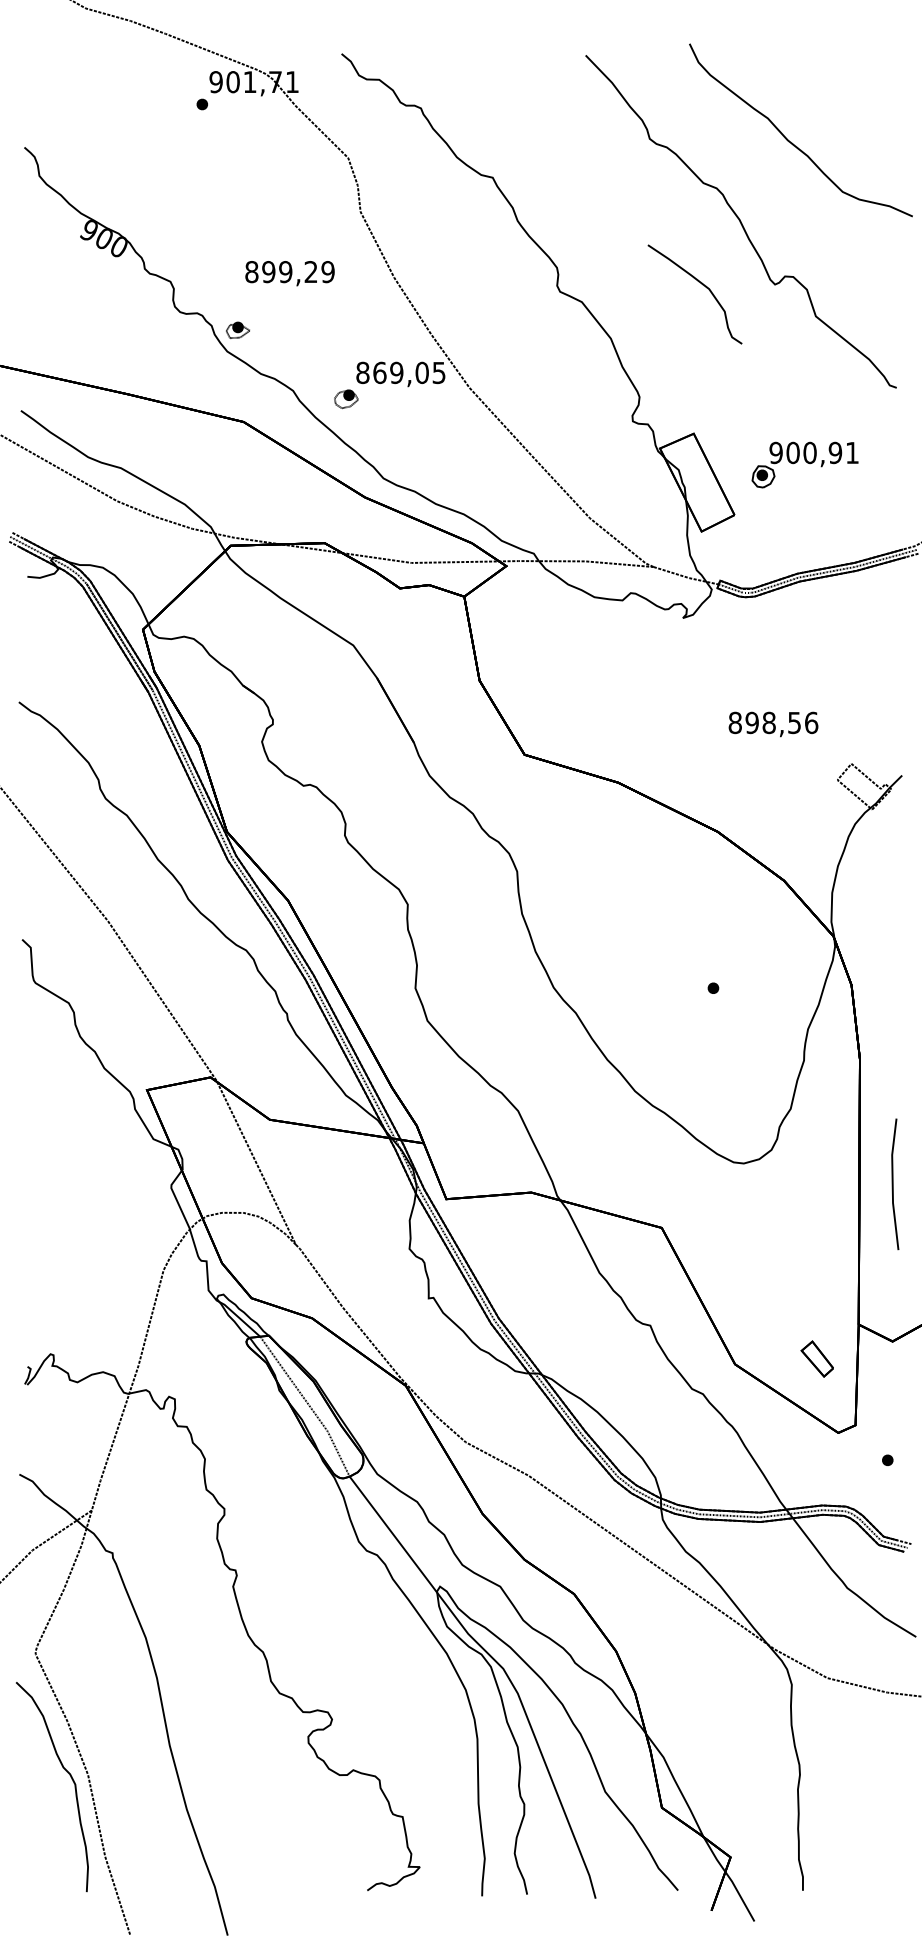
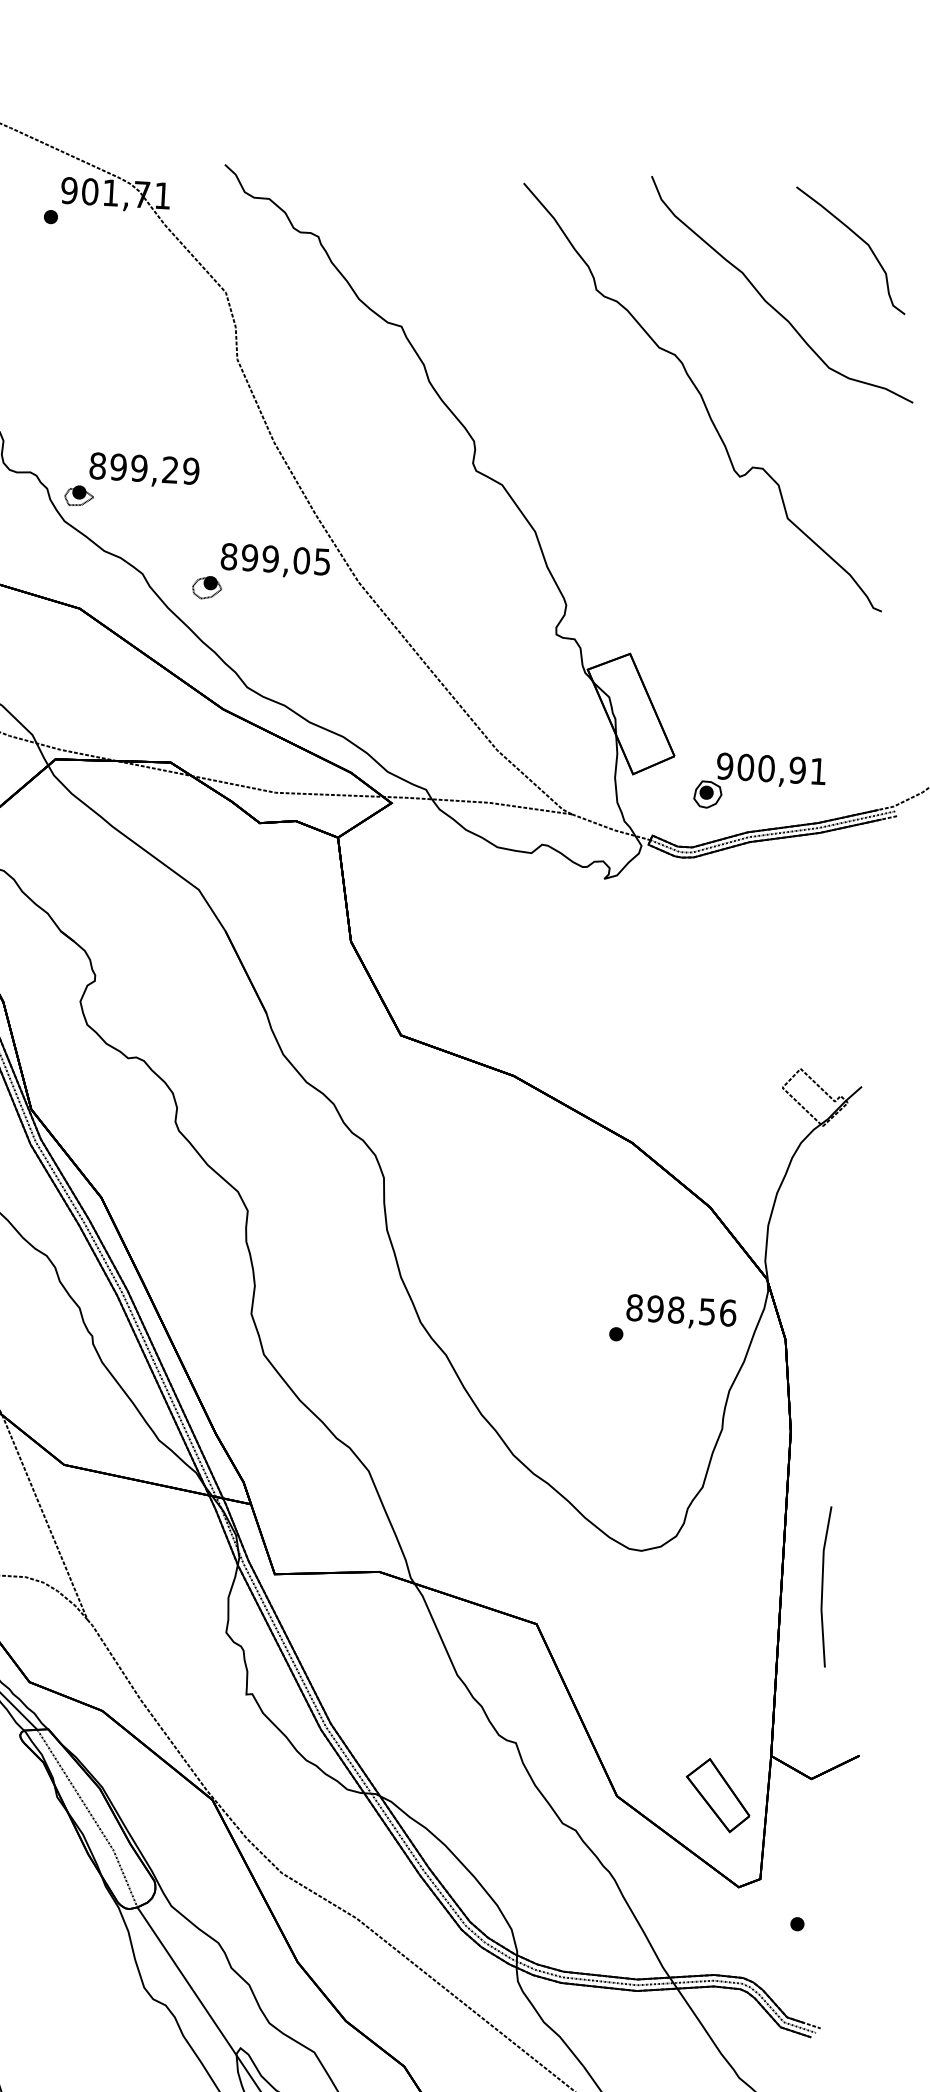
text: (289, 273) -> (143, 470), moved
curve: (702, 285) -> (860, 240), moved
text: (379, 372) -> (249, 557), 869,05 -> 899,05
part: (804, 464) -> (758, 782), moved
text: (773, 724) -> (681, 1312), moved
part: (817, 1358) -> (718, 1794), size x1.67

